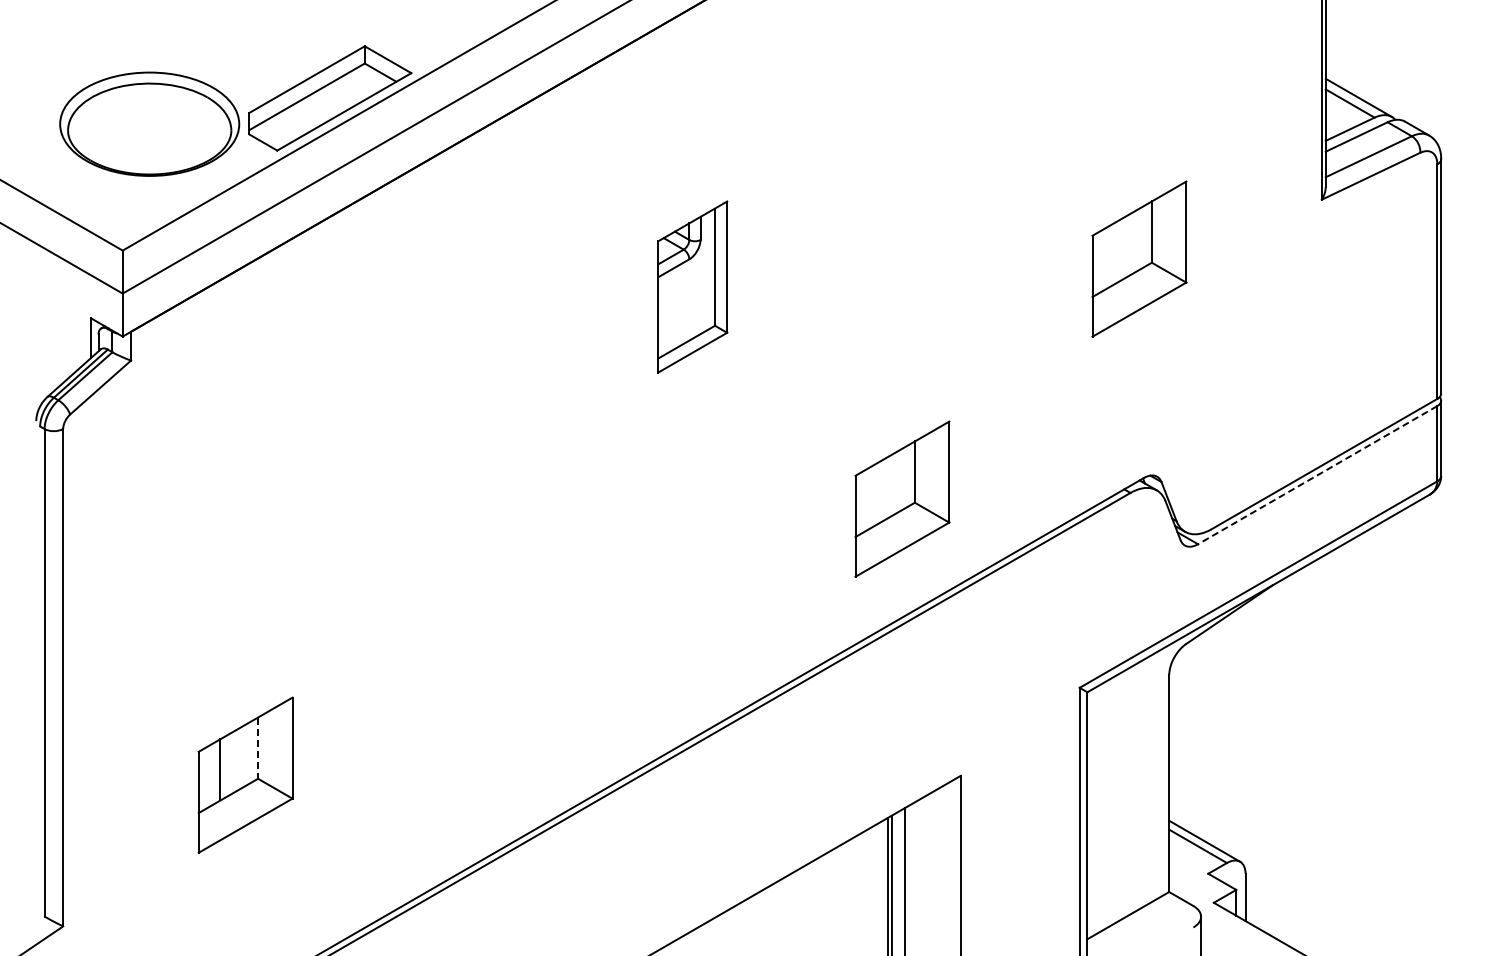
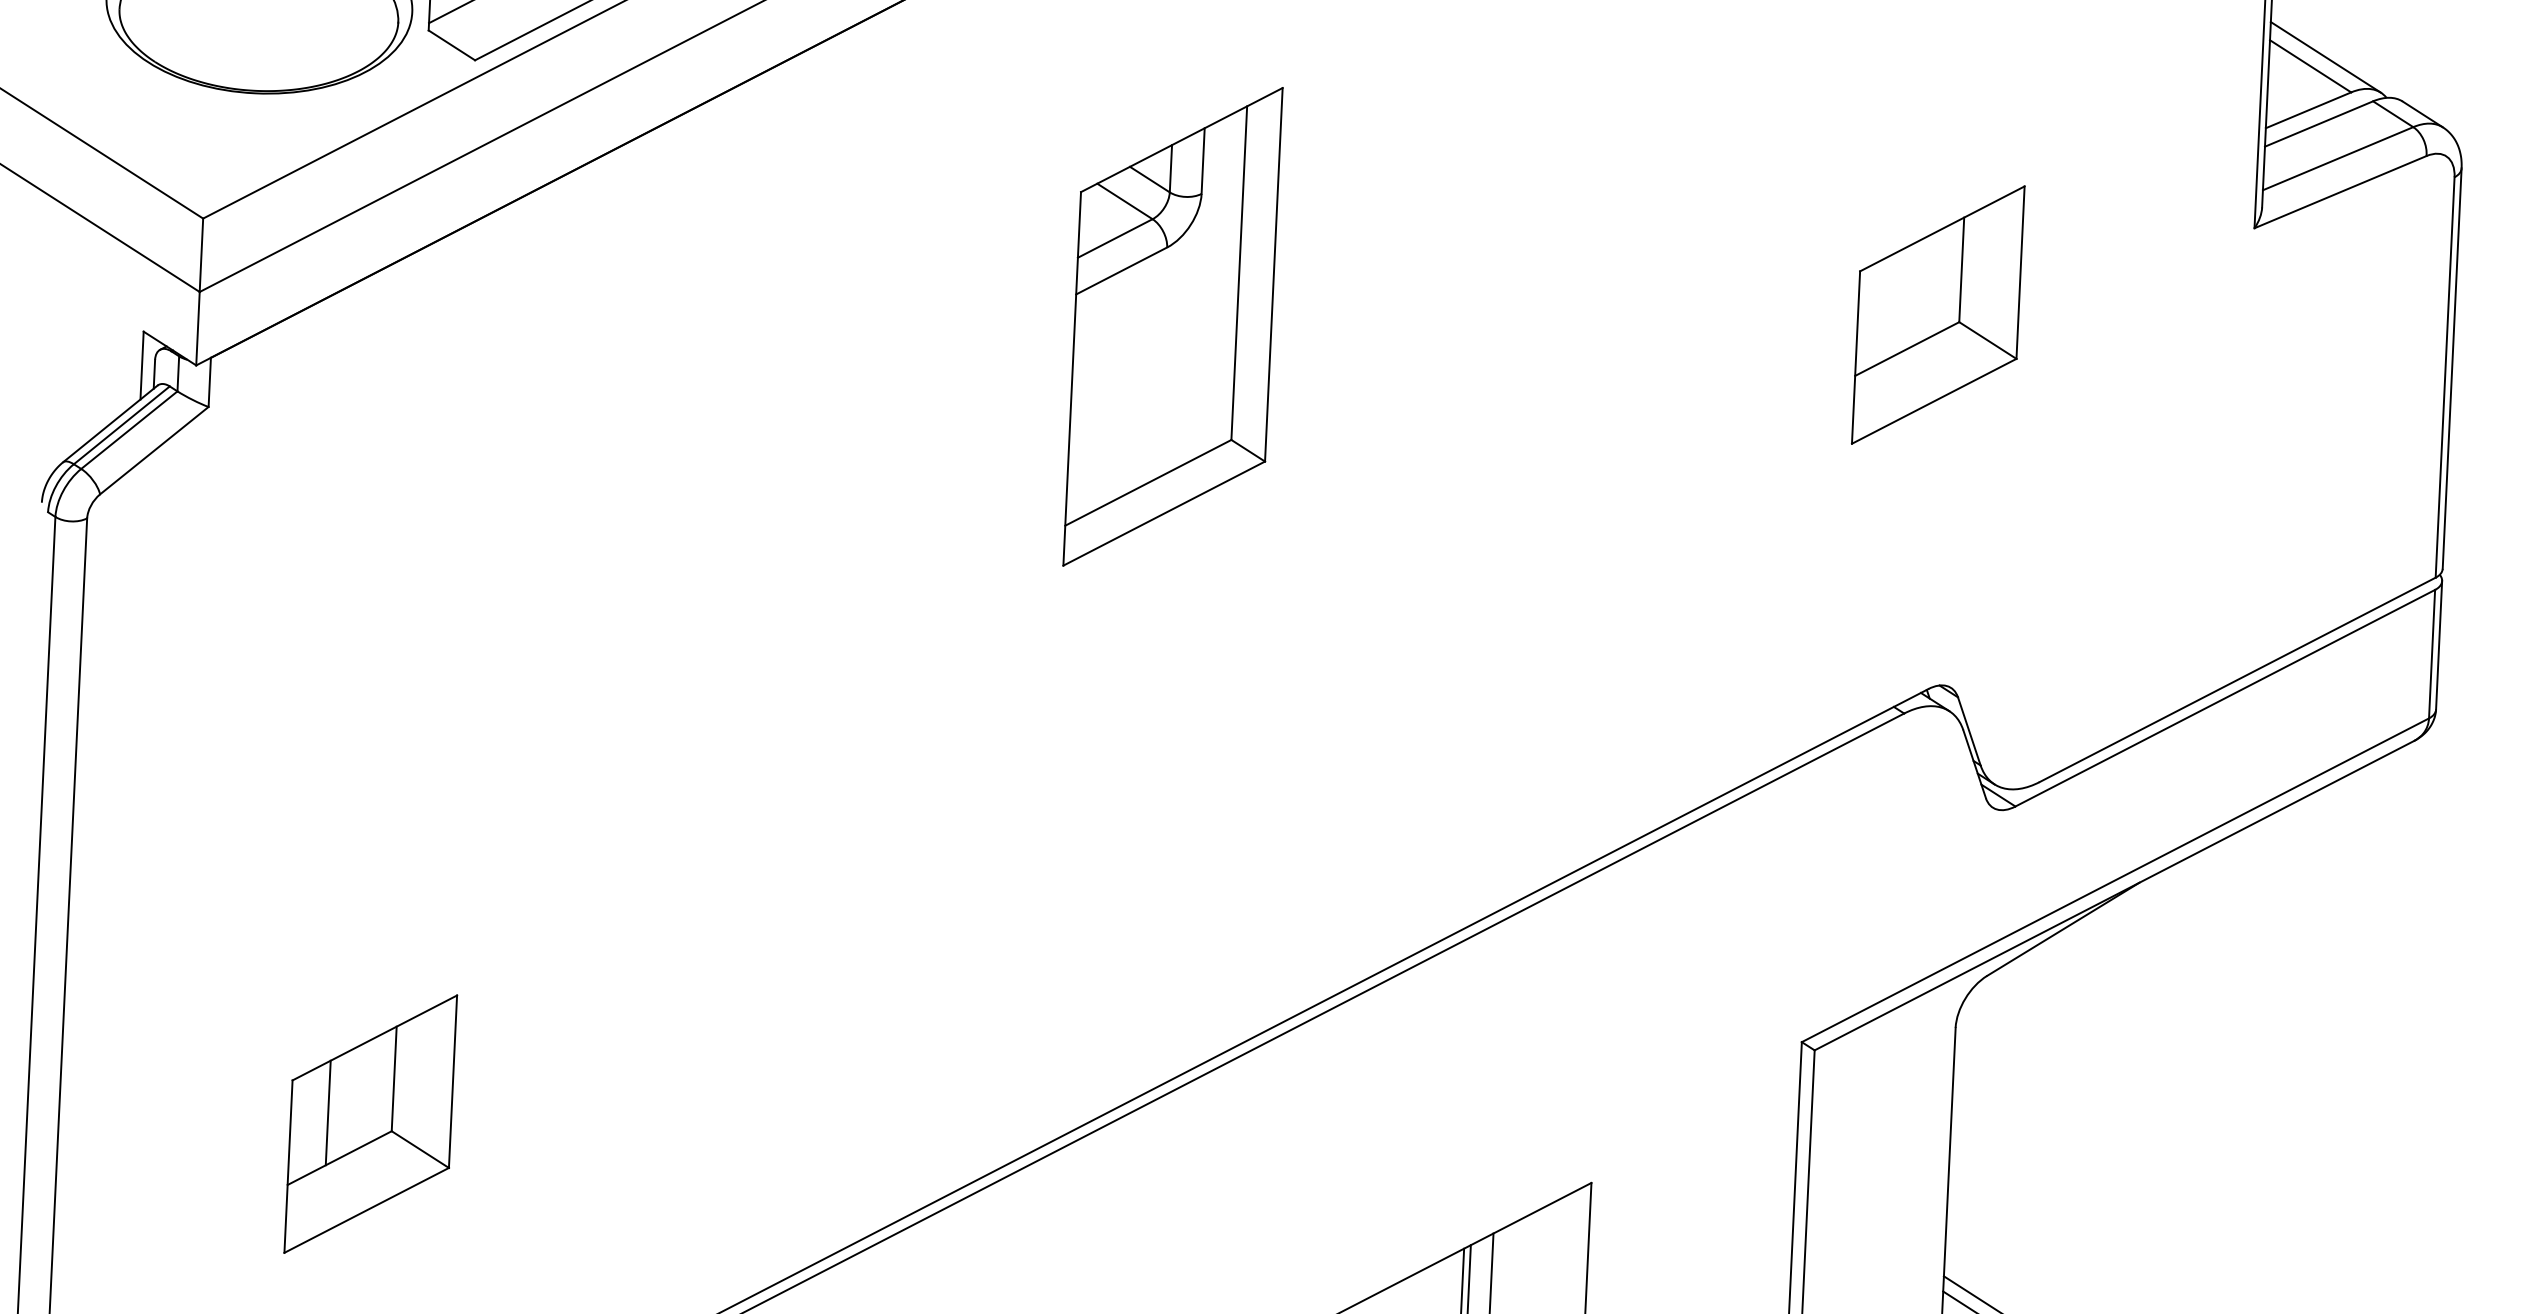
part: (692, 286) -> (1173, 325), size x1.67
line: (1317, 475) -> (2224, 698), dashed -> solid
part: (902, 498) -> (1514, 704), removed
line: (258, 748) -> (394, 1079), dashed -> solid

